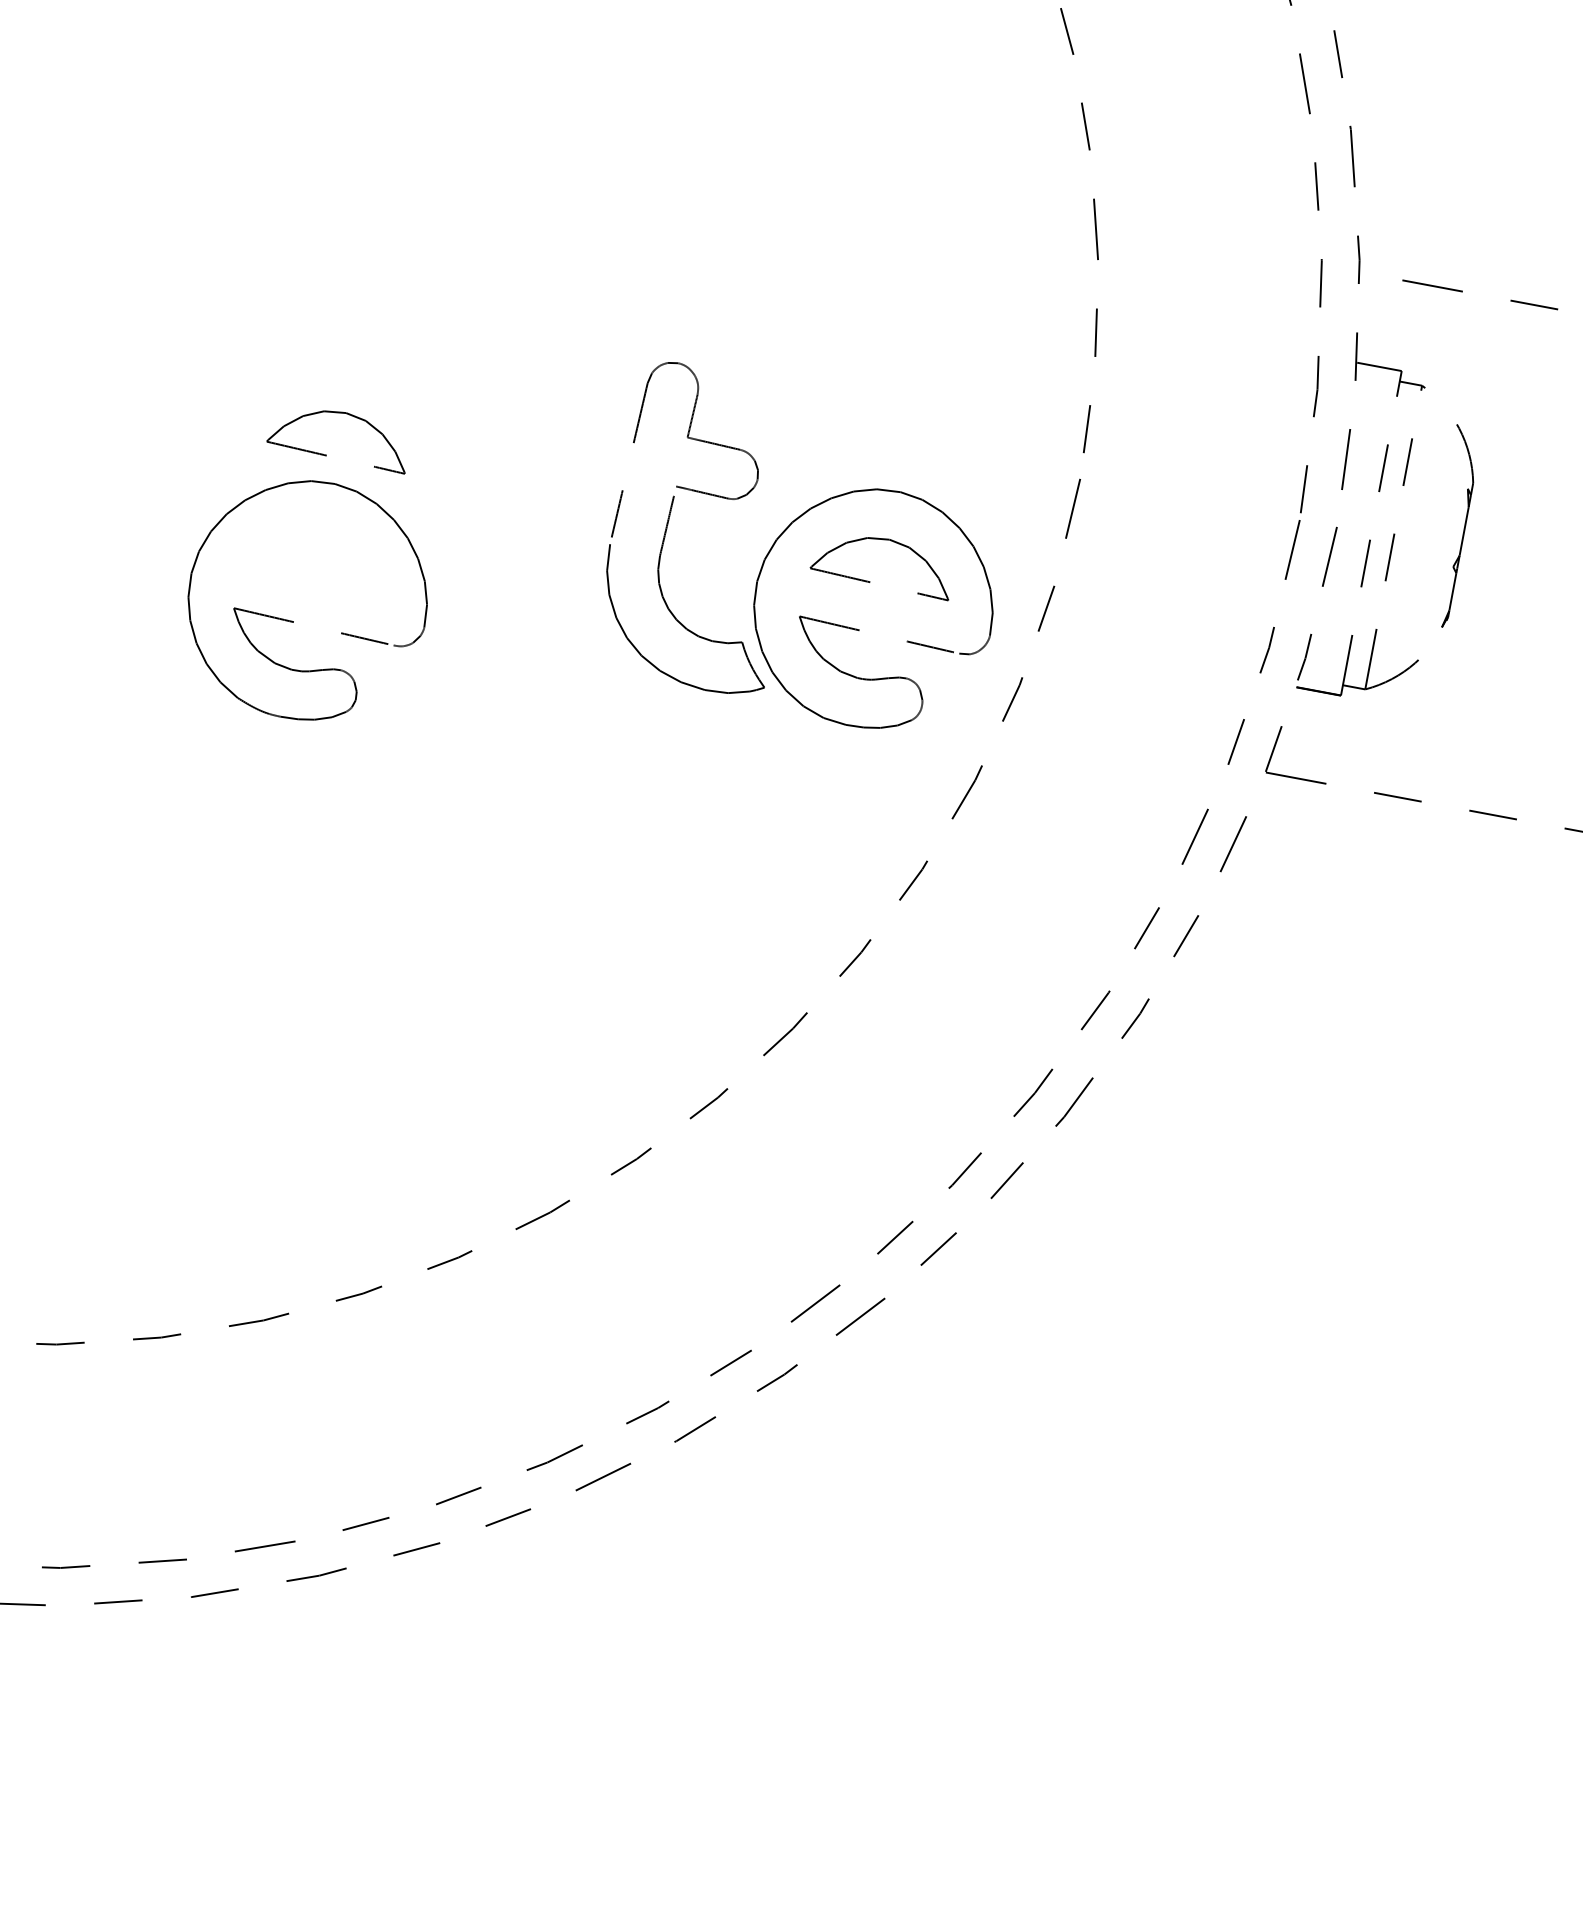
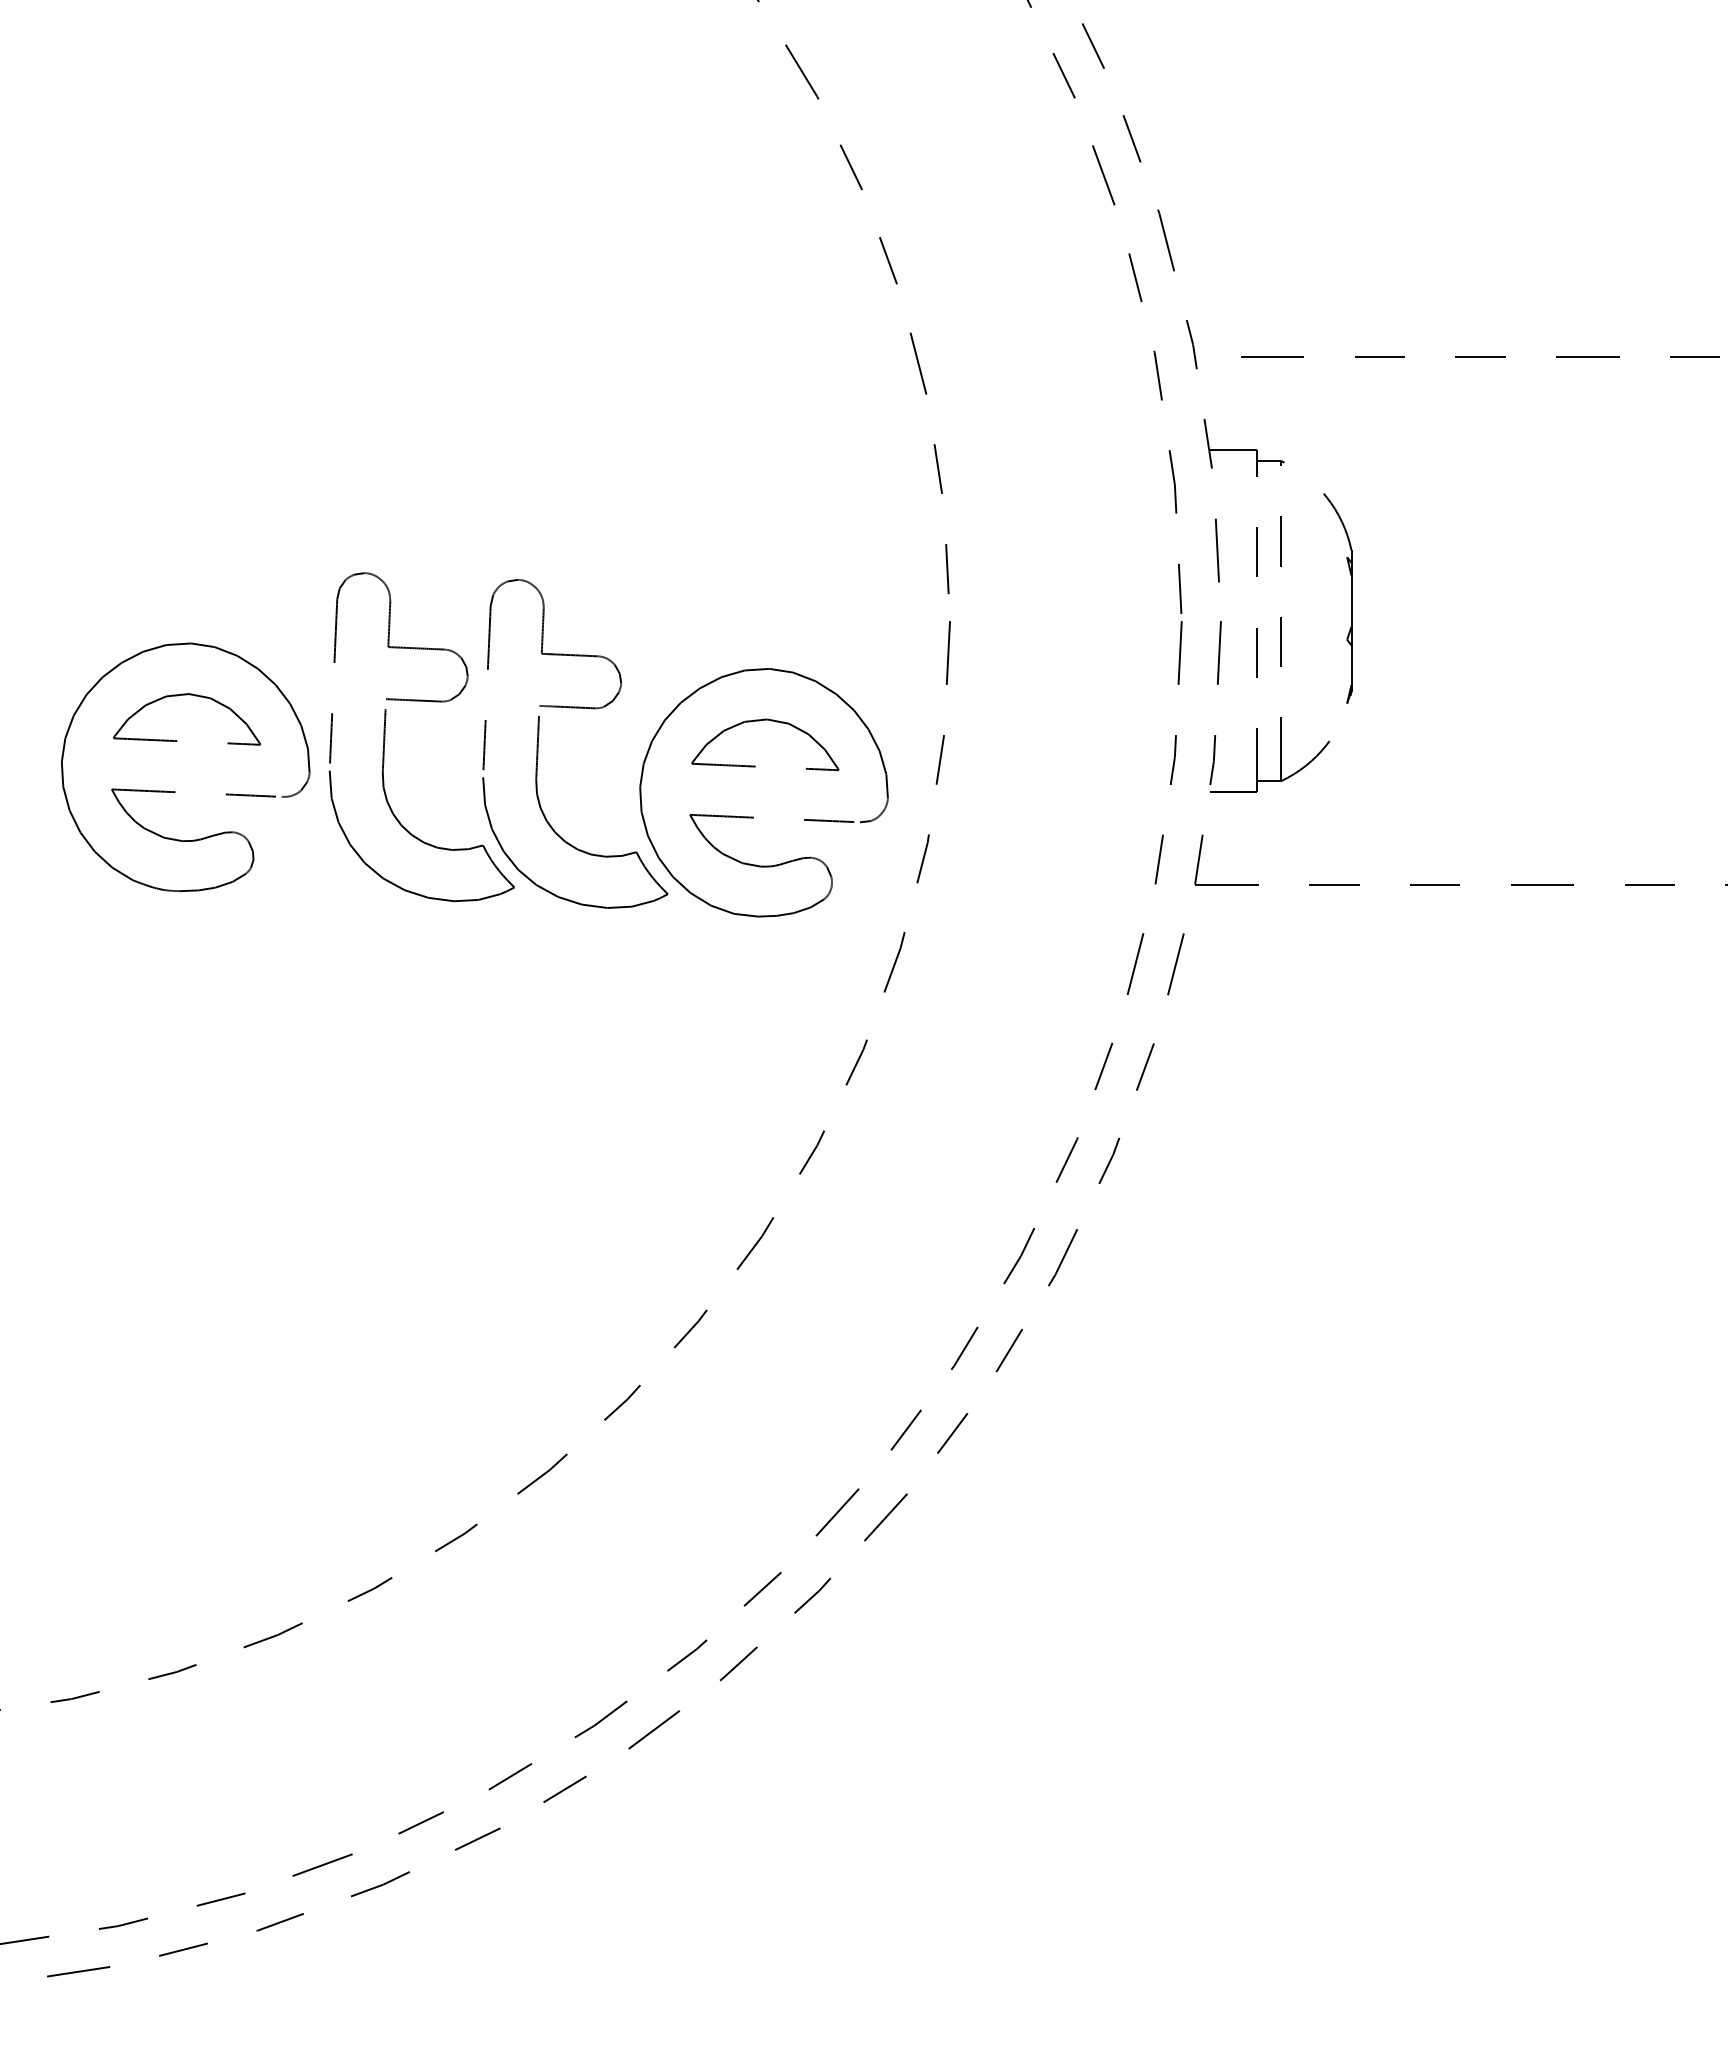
part: (565, 461) -> (421, 701), added
part: (293, 621) -> (175, 791), moved

